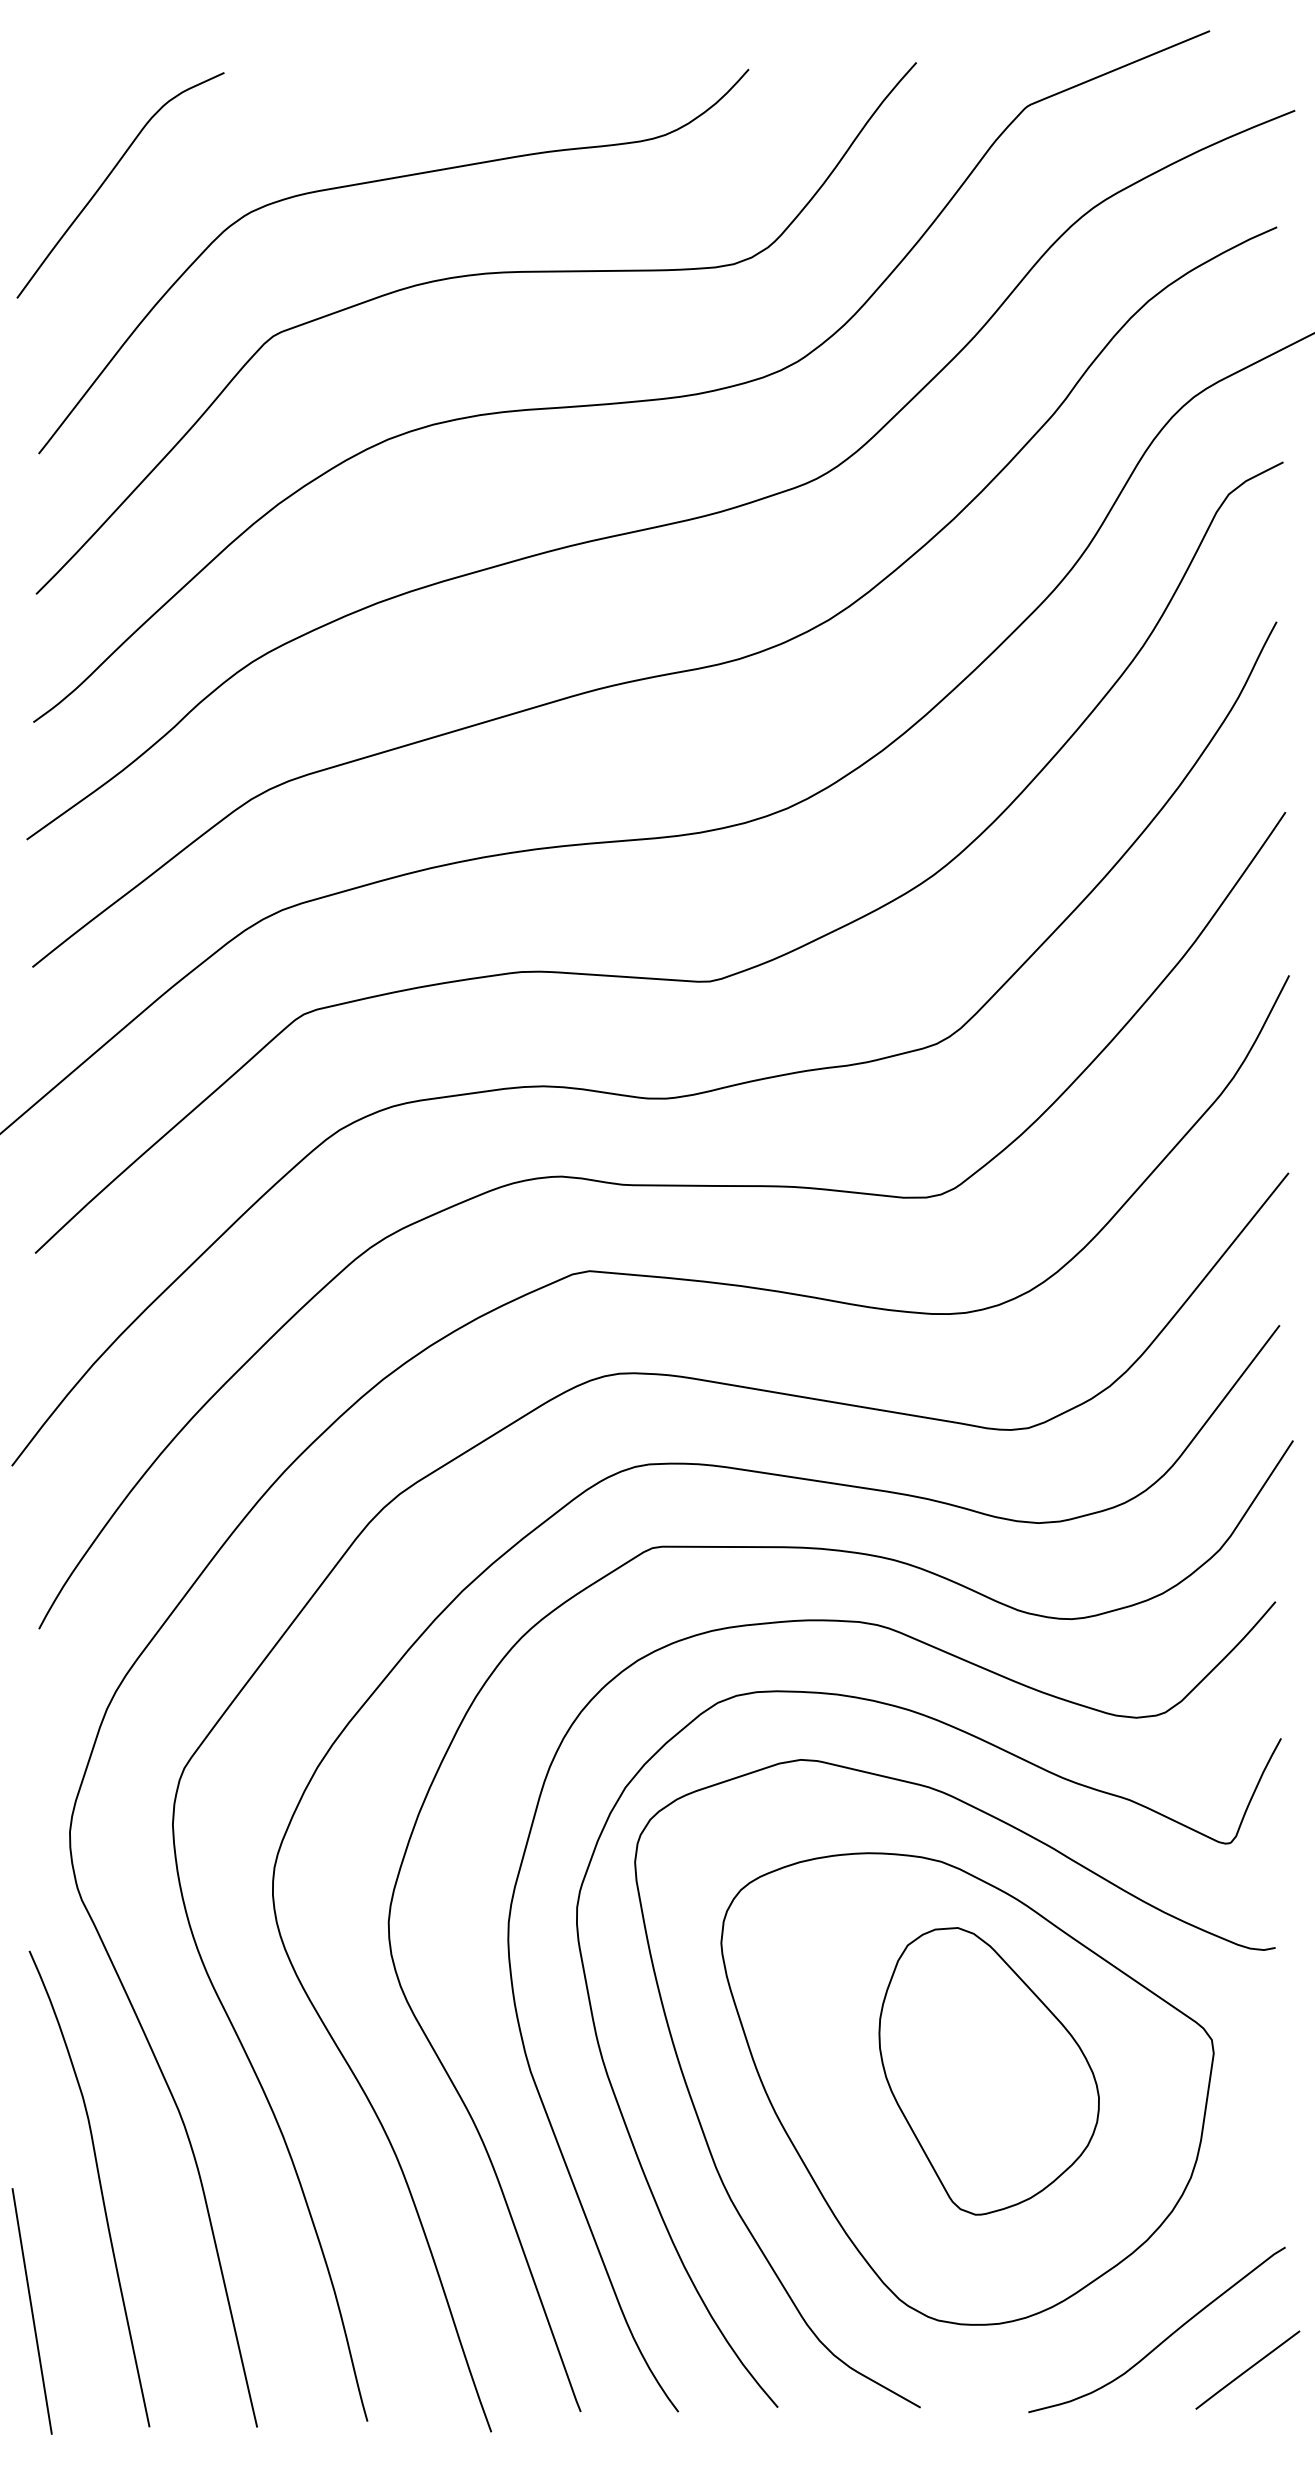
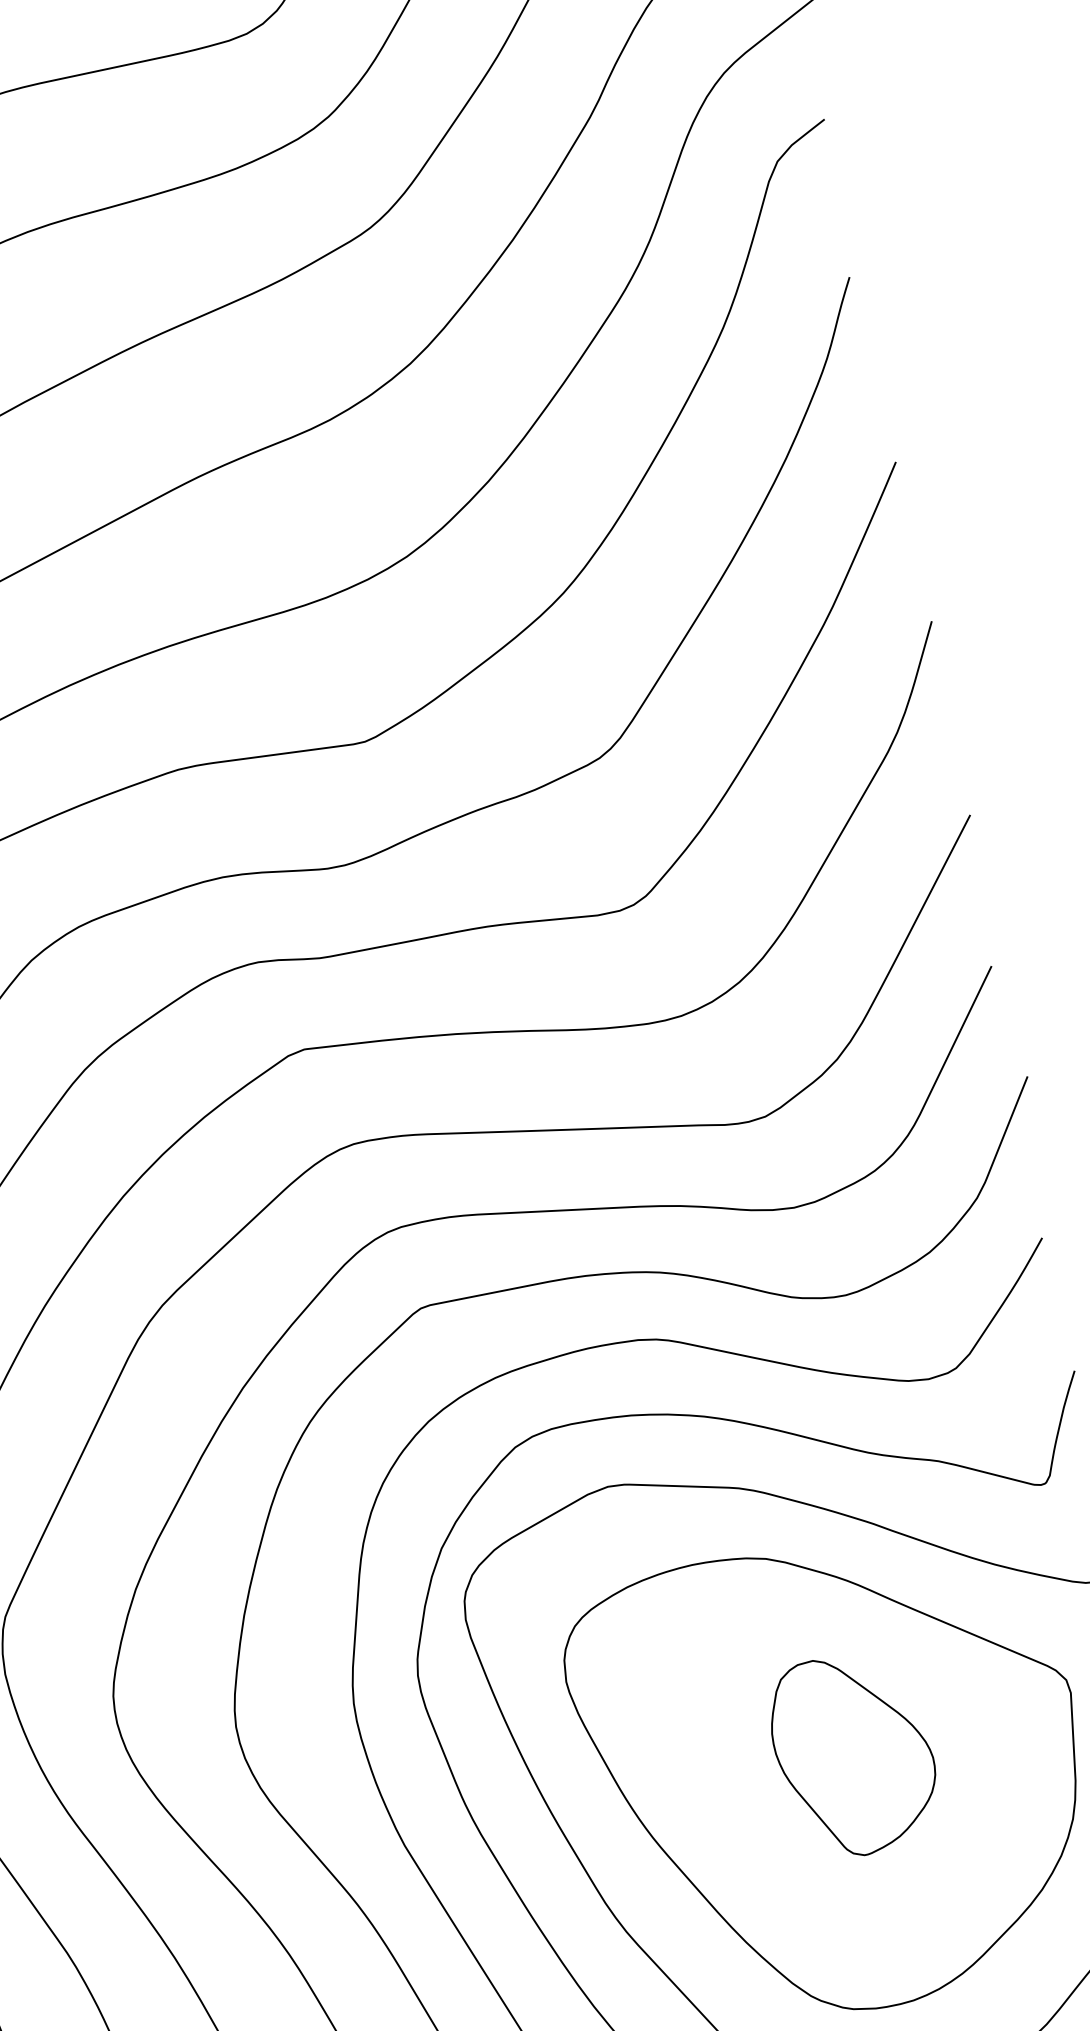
part: (988, 2071) -> (853, 1755), size x0.7

